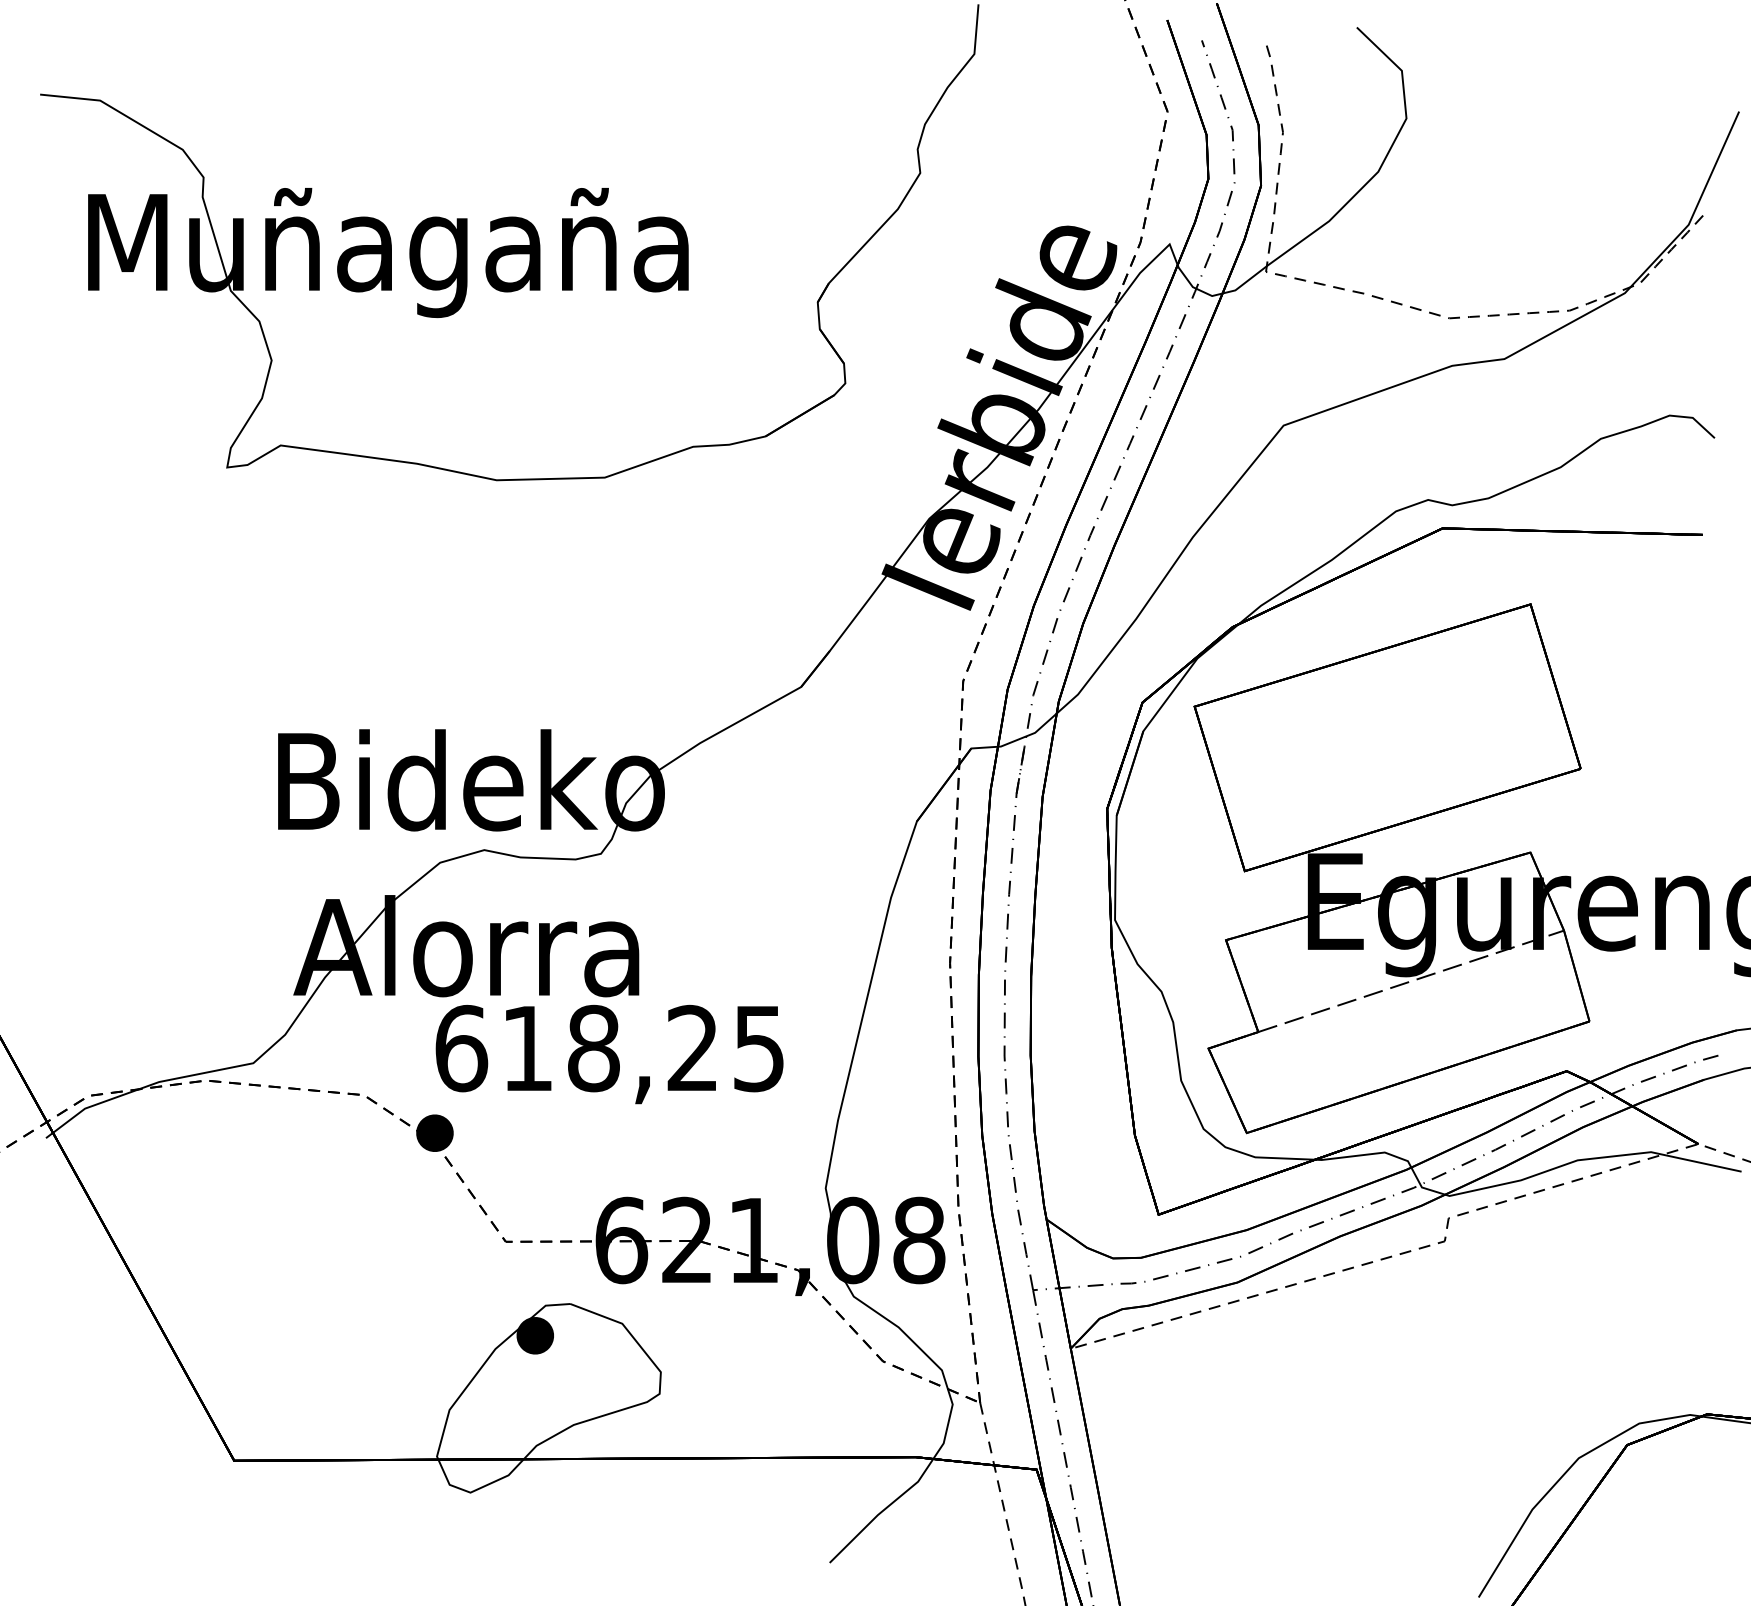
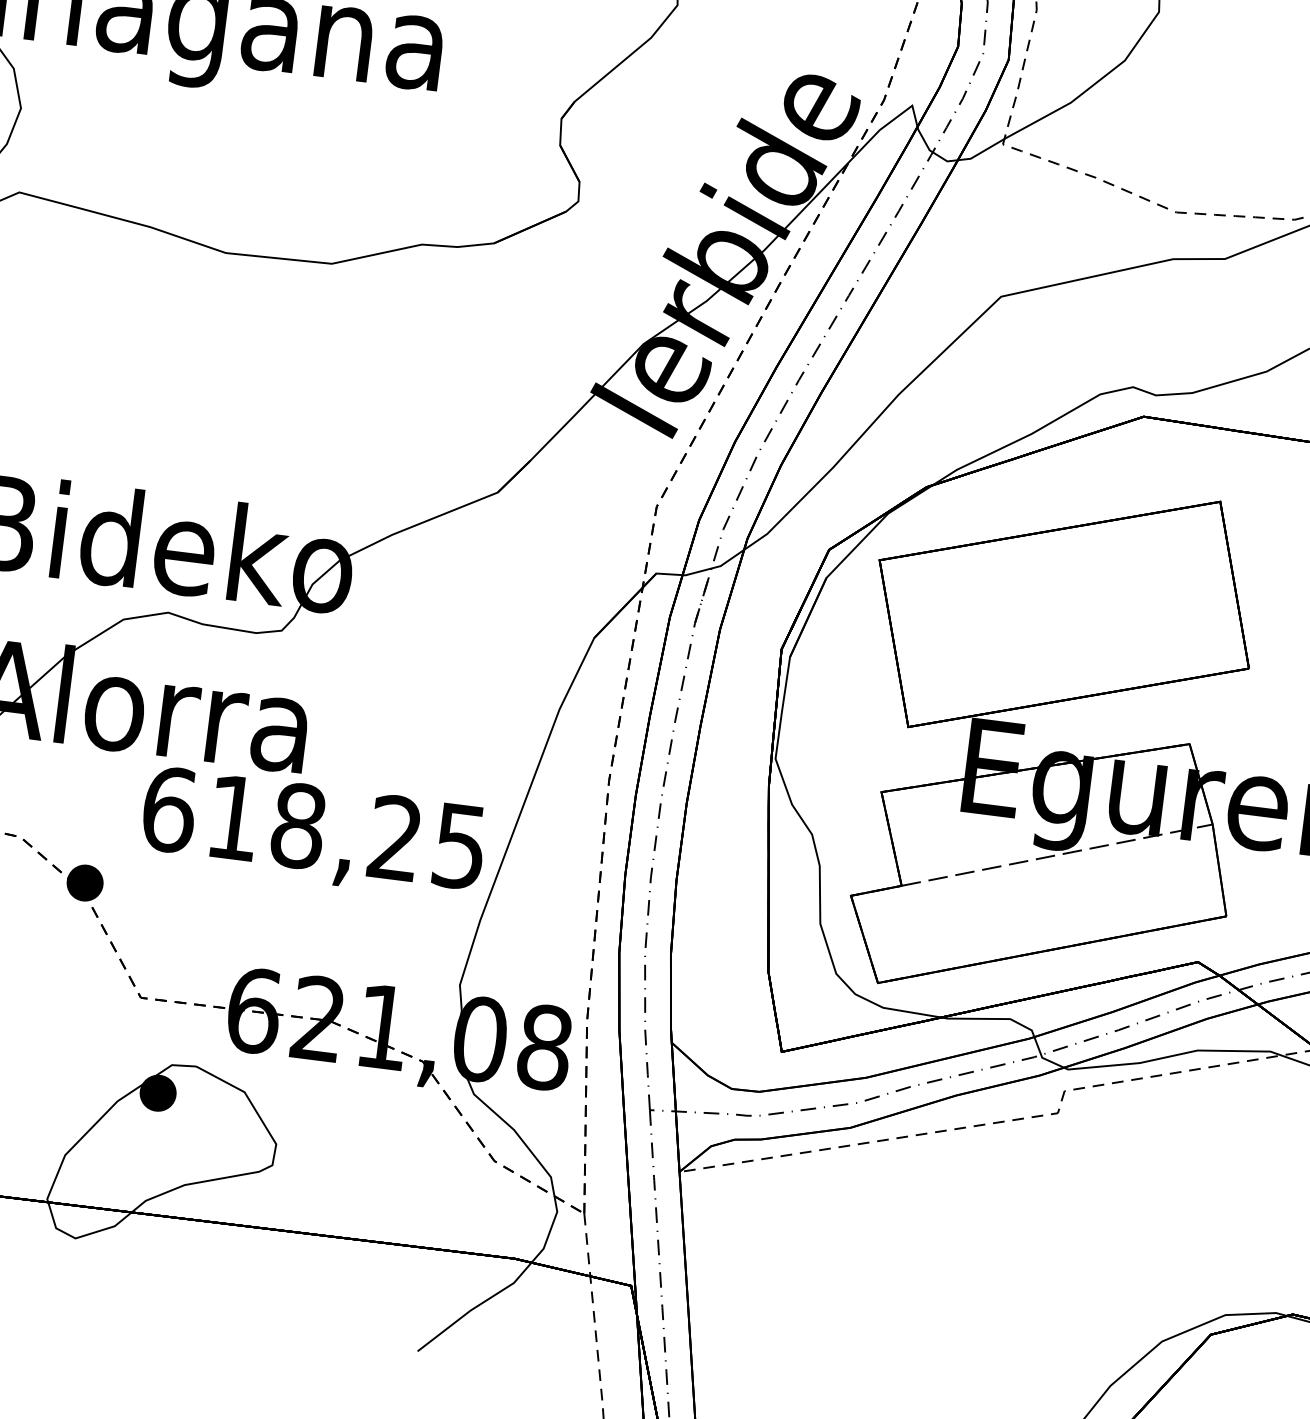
text: (609, 1054) -> (313, 833), moved

